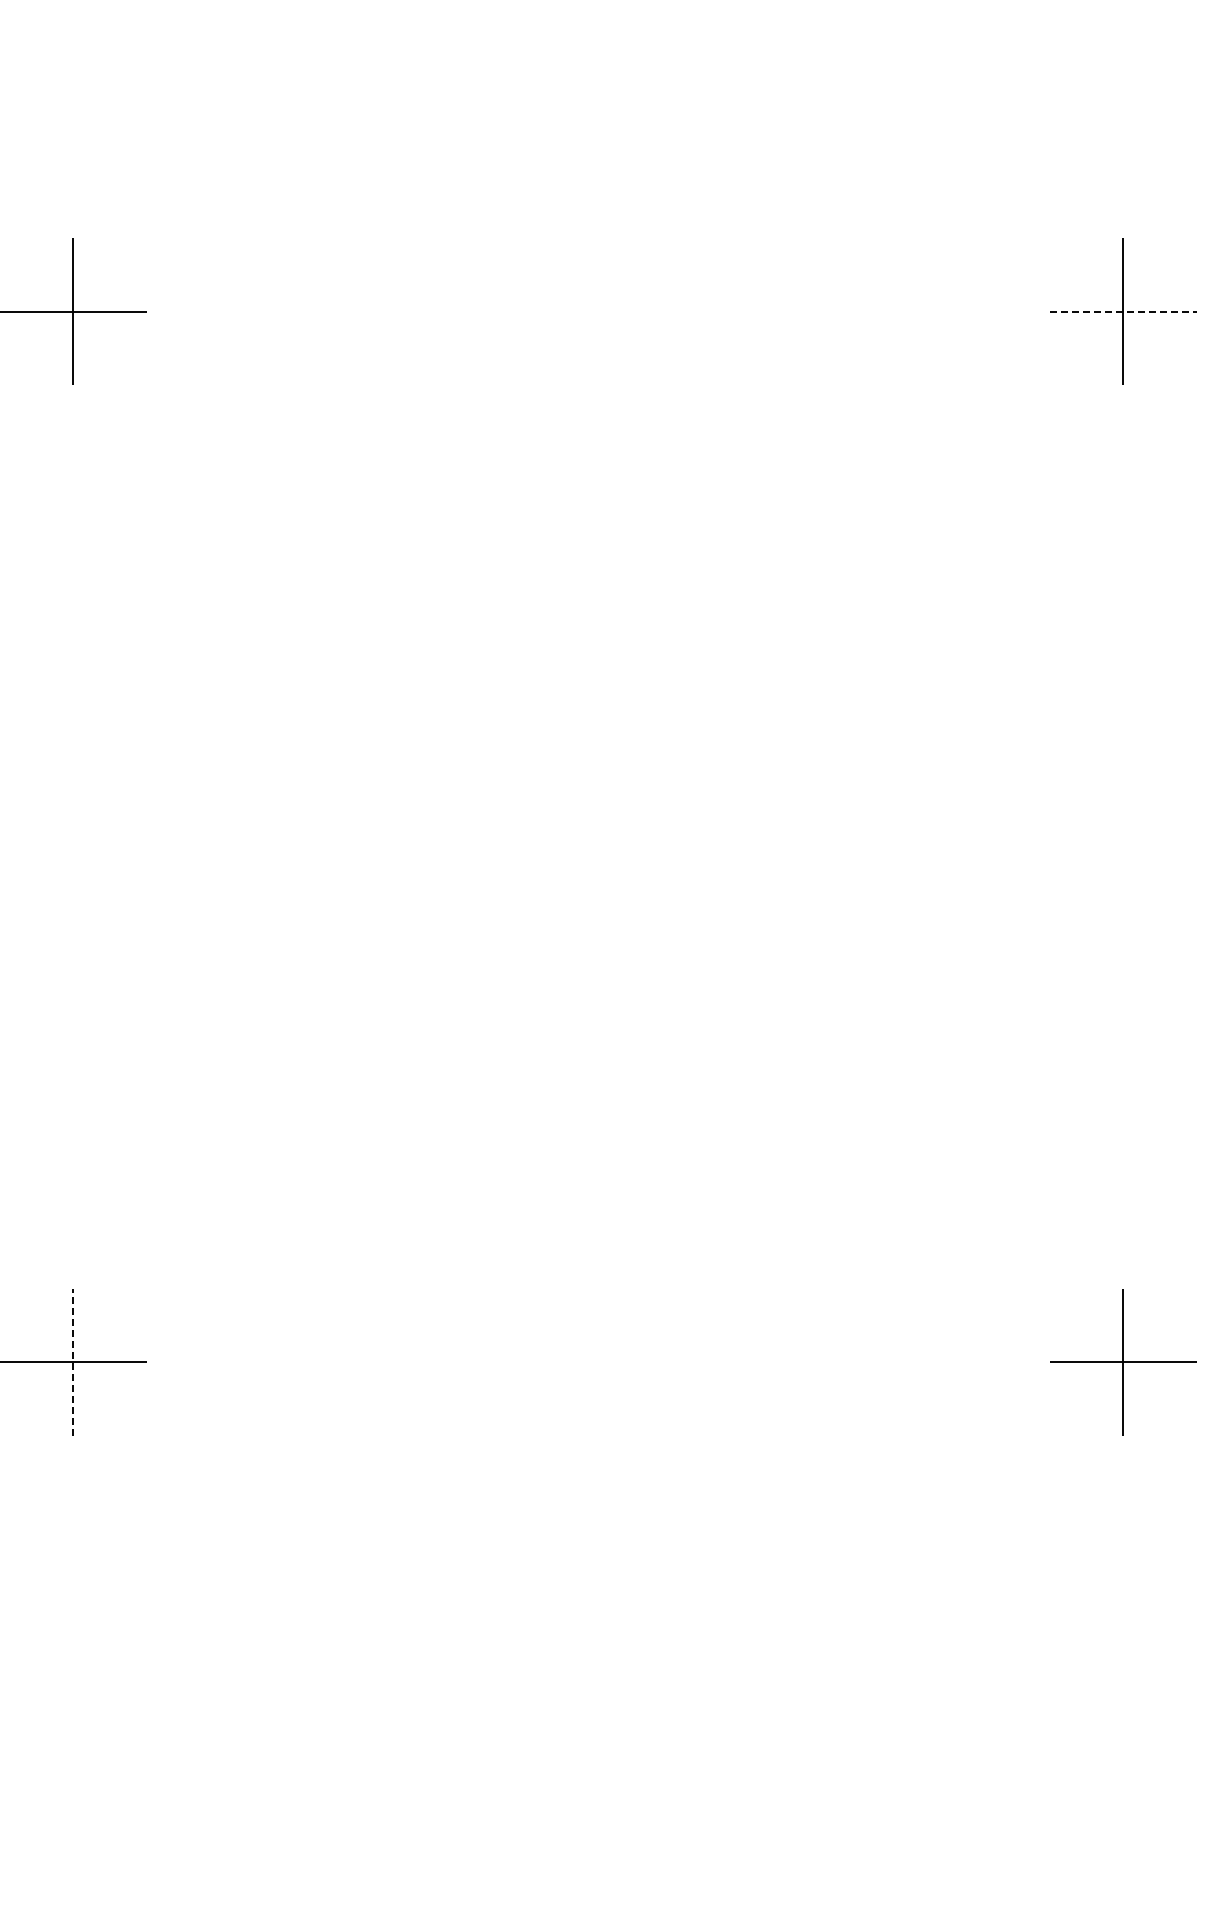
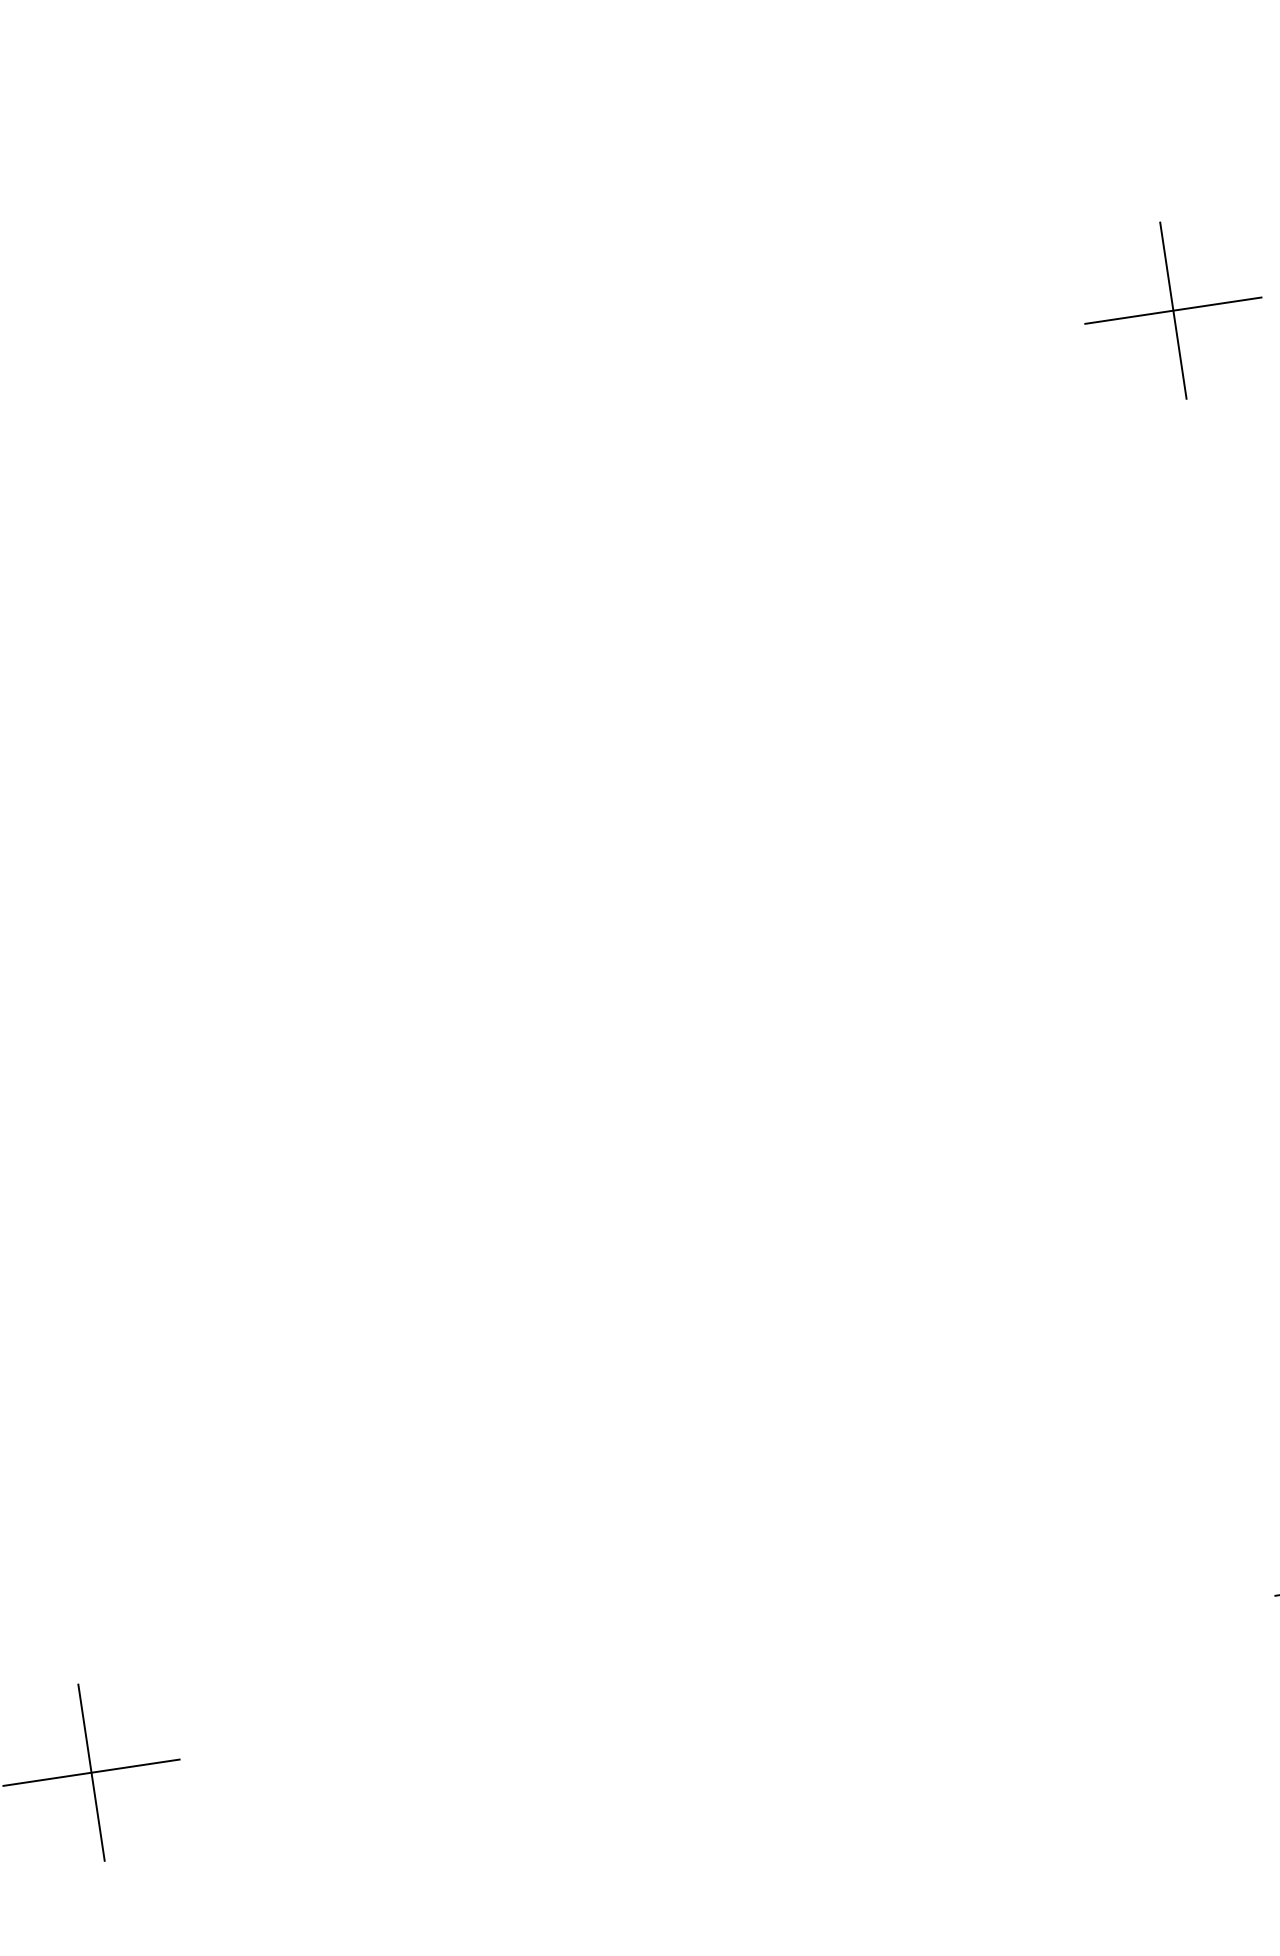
line: (1123, 311) -> (1173, 310), dashed -> solid
line: (73, 1362) -> (92, 1772), dashed -> solid

